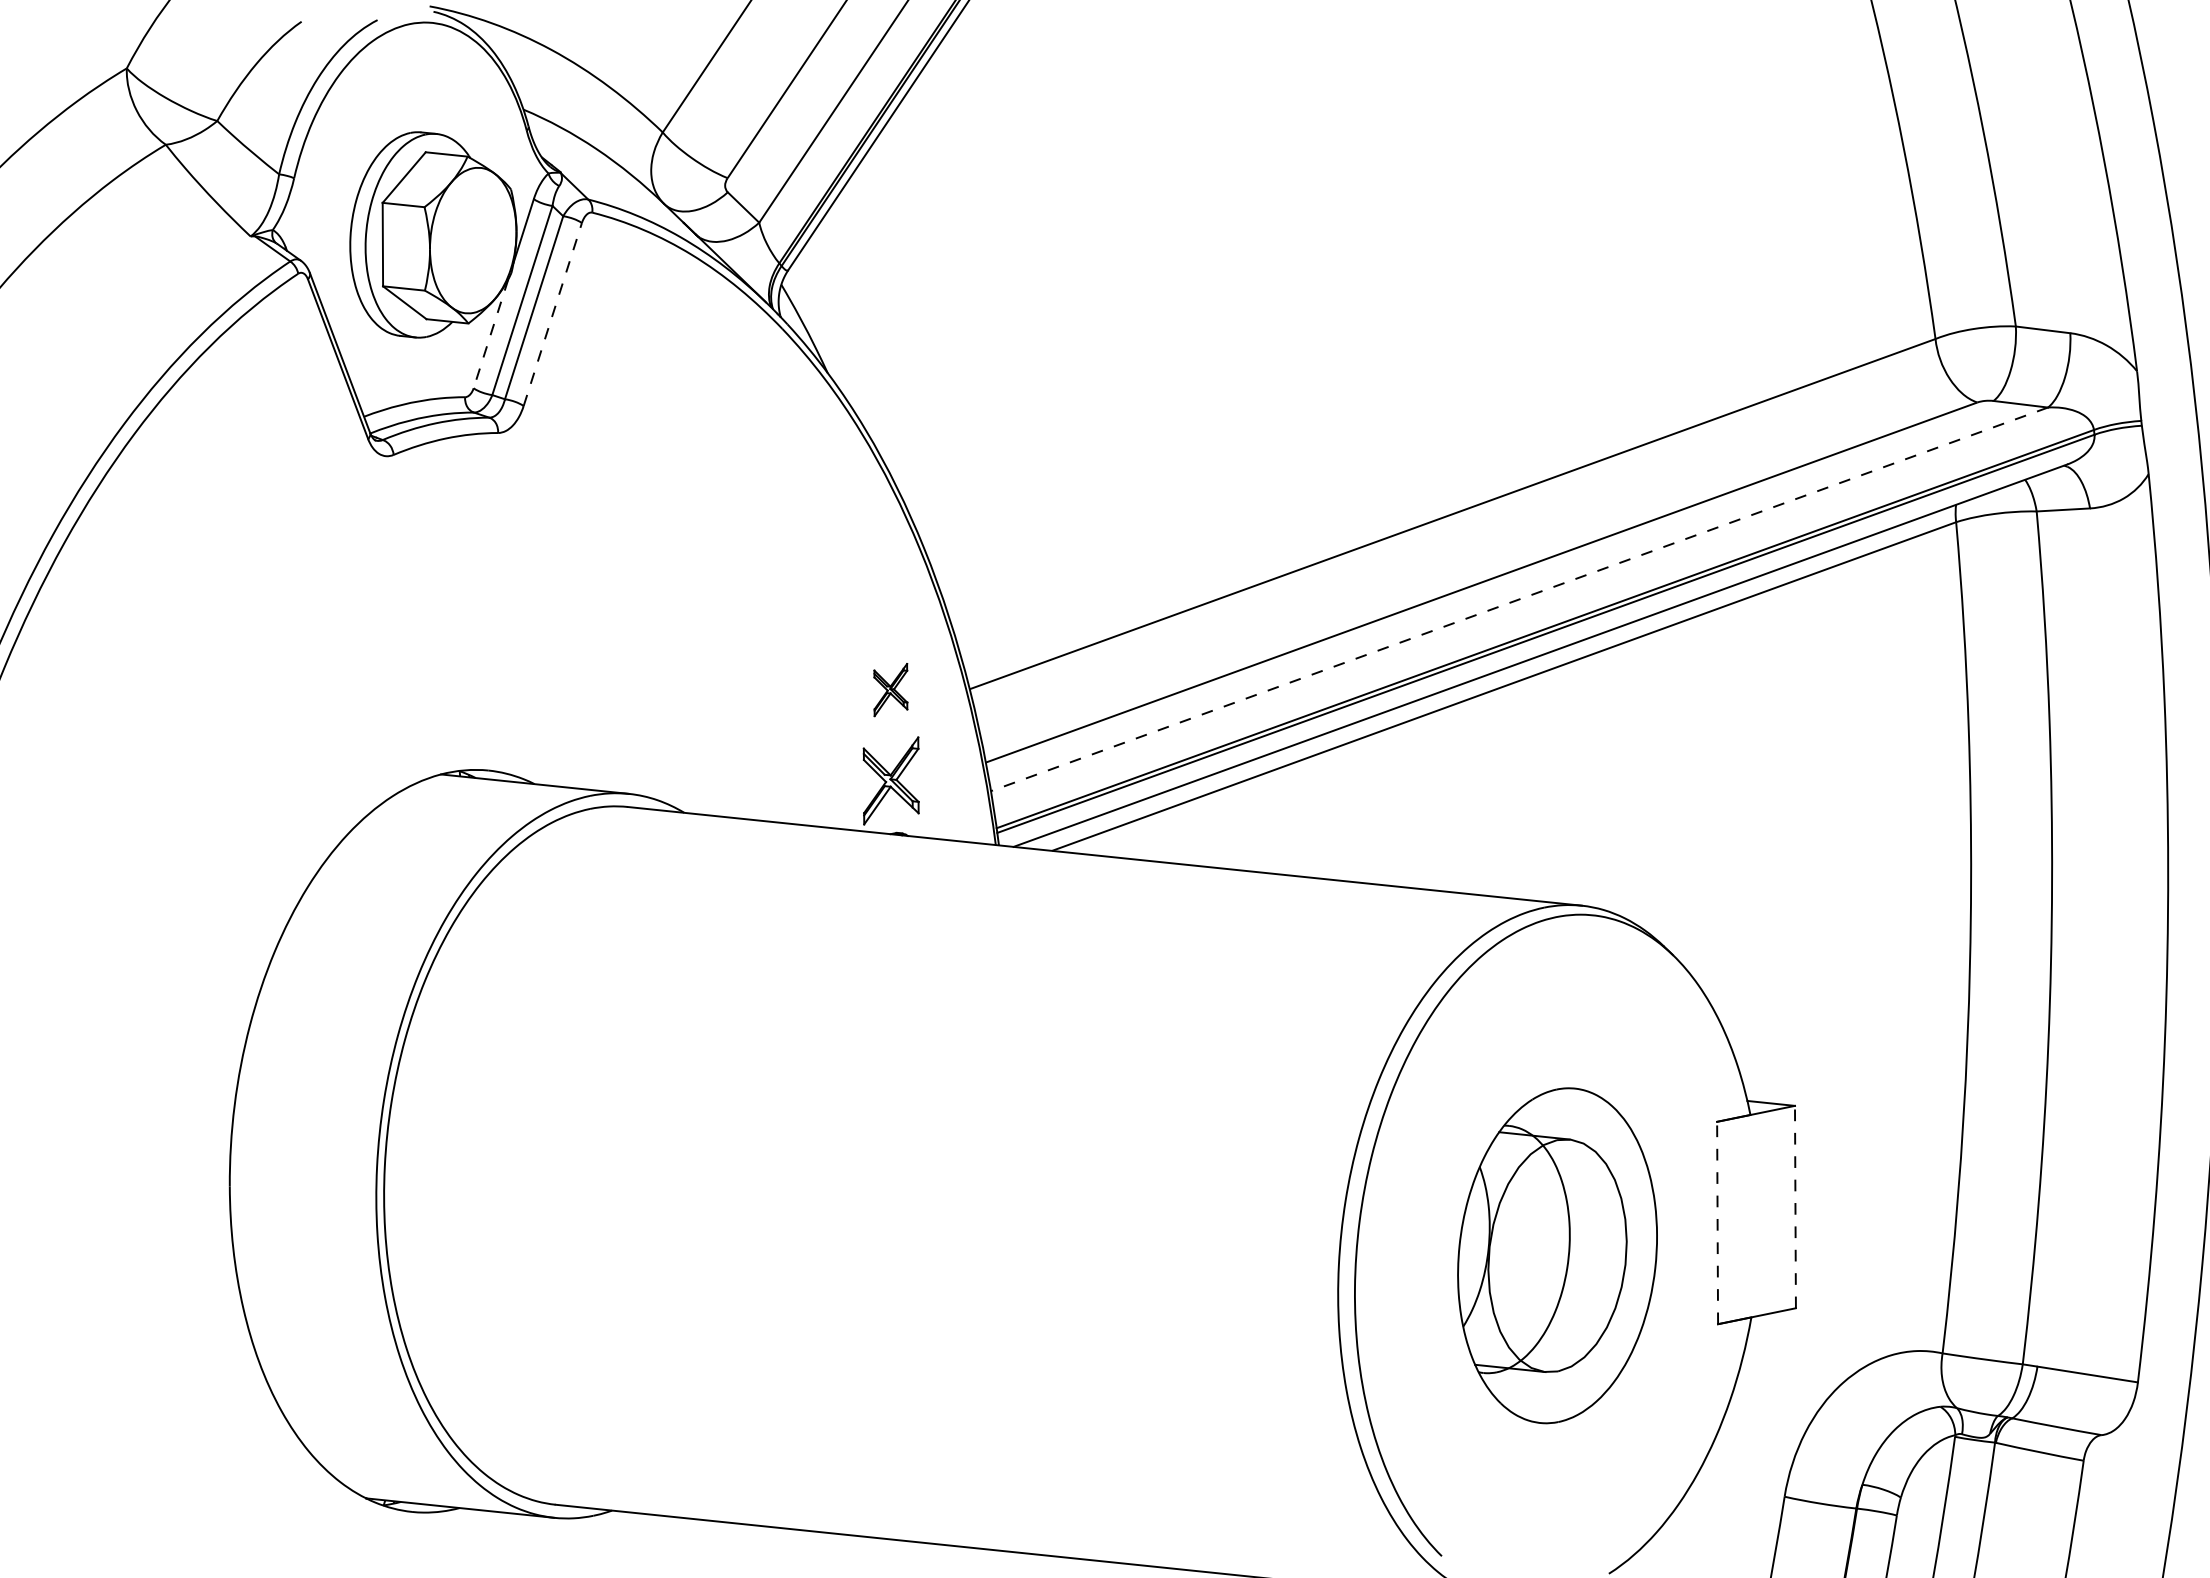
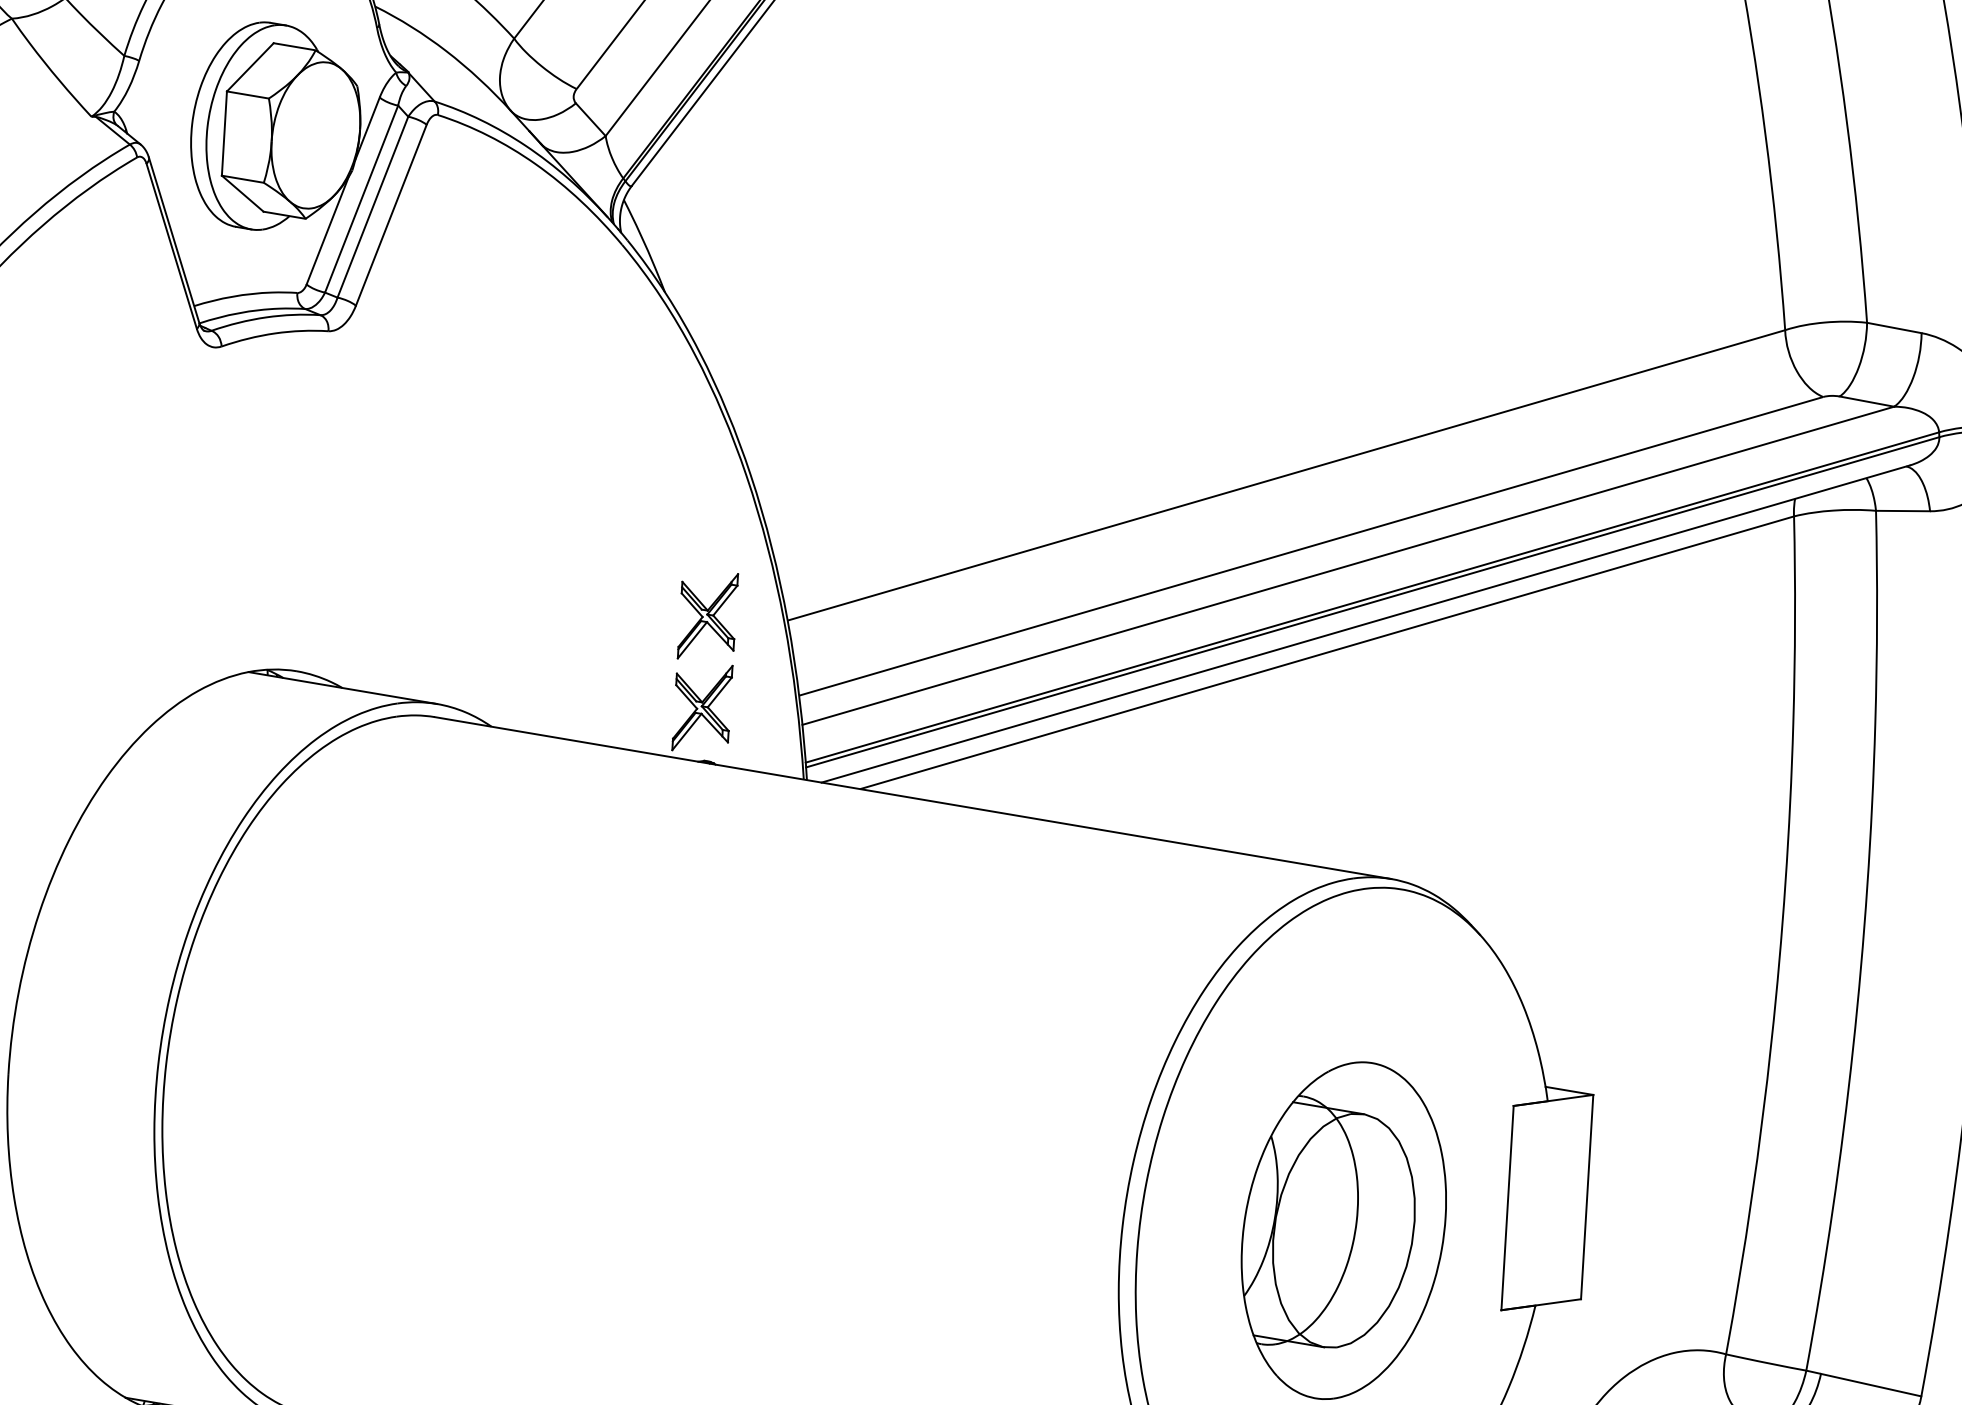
line: (552, 314) -> (391, 215), dashed -> solid
line: (490, 334) -> (327, 231), dashed -> solid
line: (1519, 599) -> (1348, 565), dashed -> solid
part: (890, 689) -> (707, 615), size x1.67
line: (1795, 1206) -> (1587, 1196), dashed -> solid
line: (1717, 1222) -> (1507, 1207), dashed -> solid

